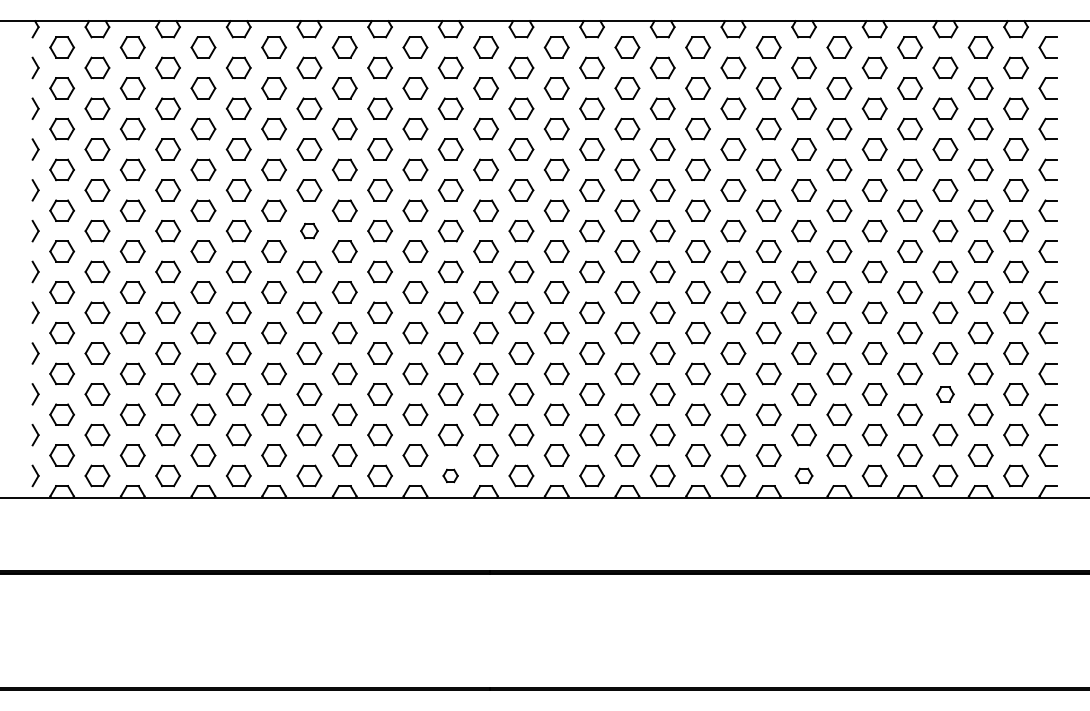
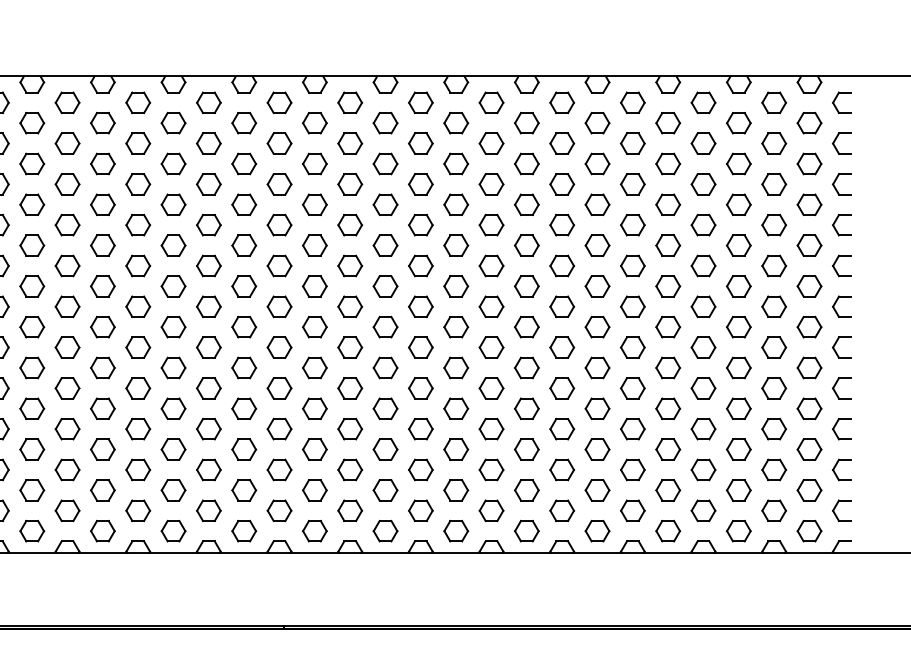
part: (309, 230) -> (102, 285), size x1.43
part: (945, 394) -> (738, 449), size x1.43
part: (450, 475) -> (243, 530), size x1.67
part: (803, 475) -> (596, 530), size x1.43

